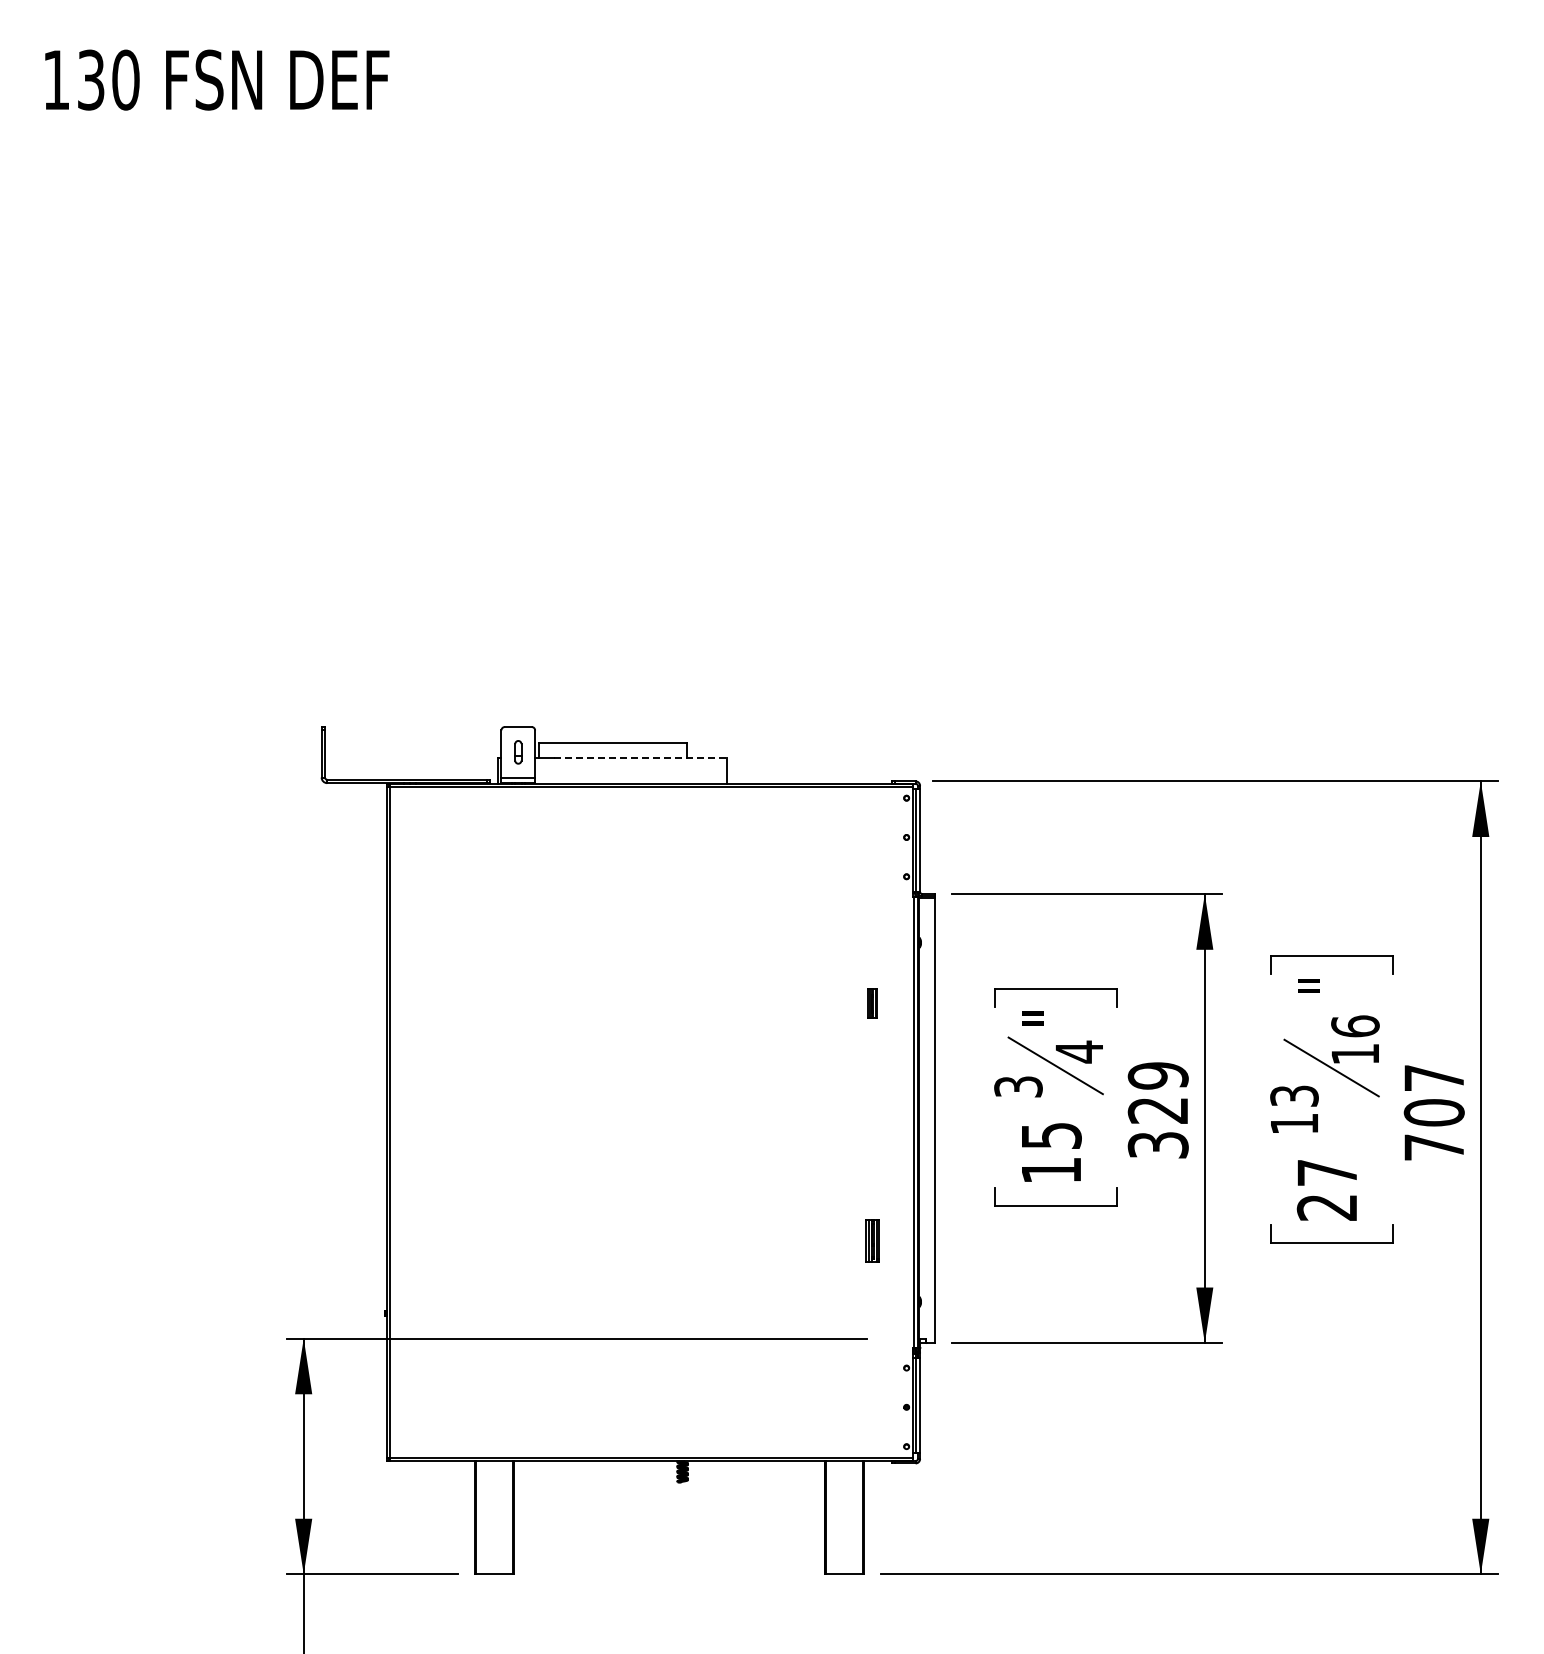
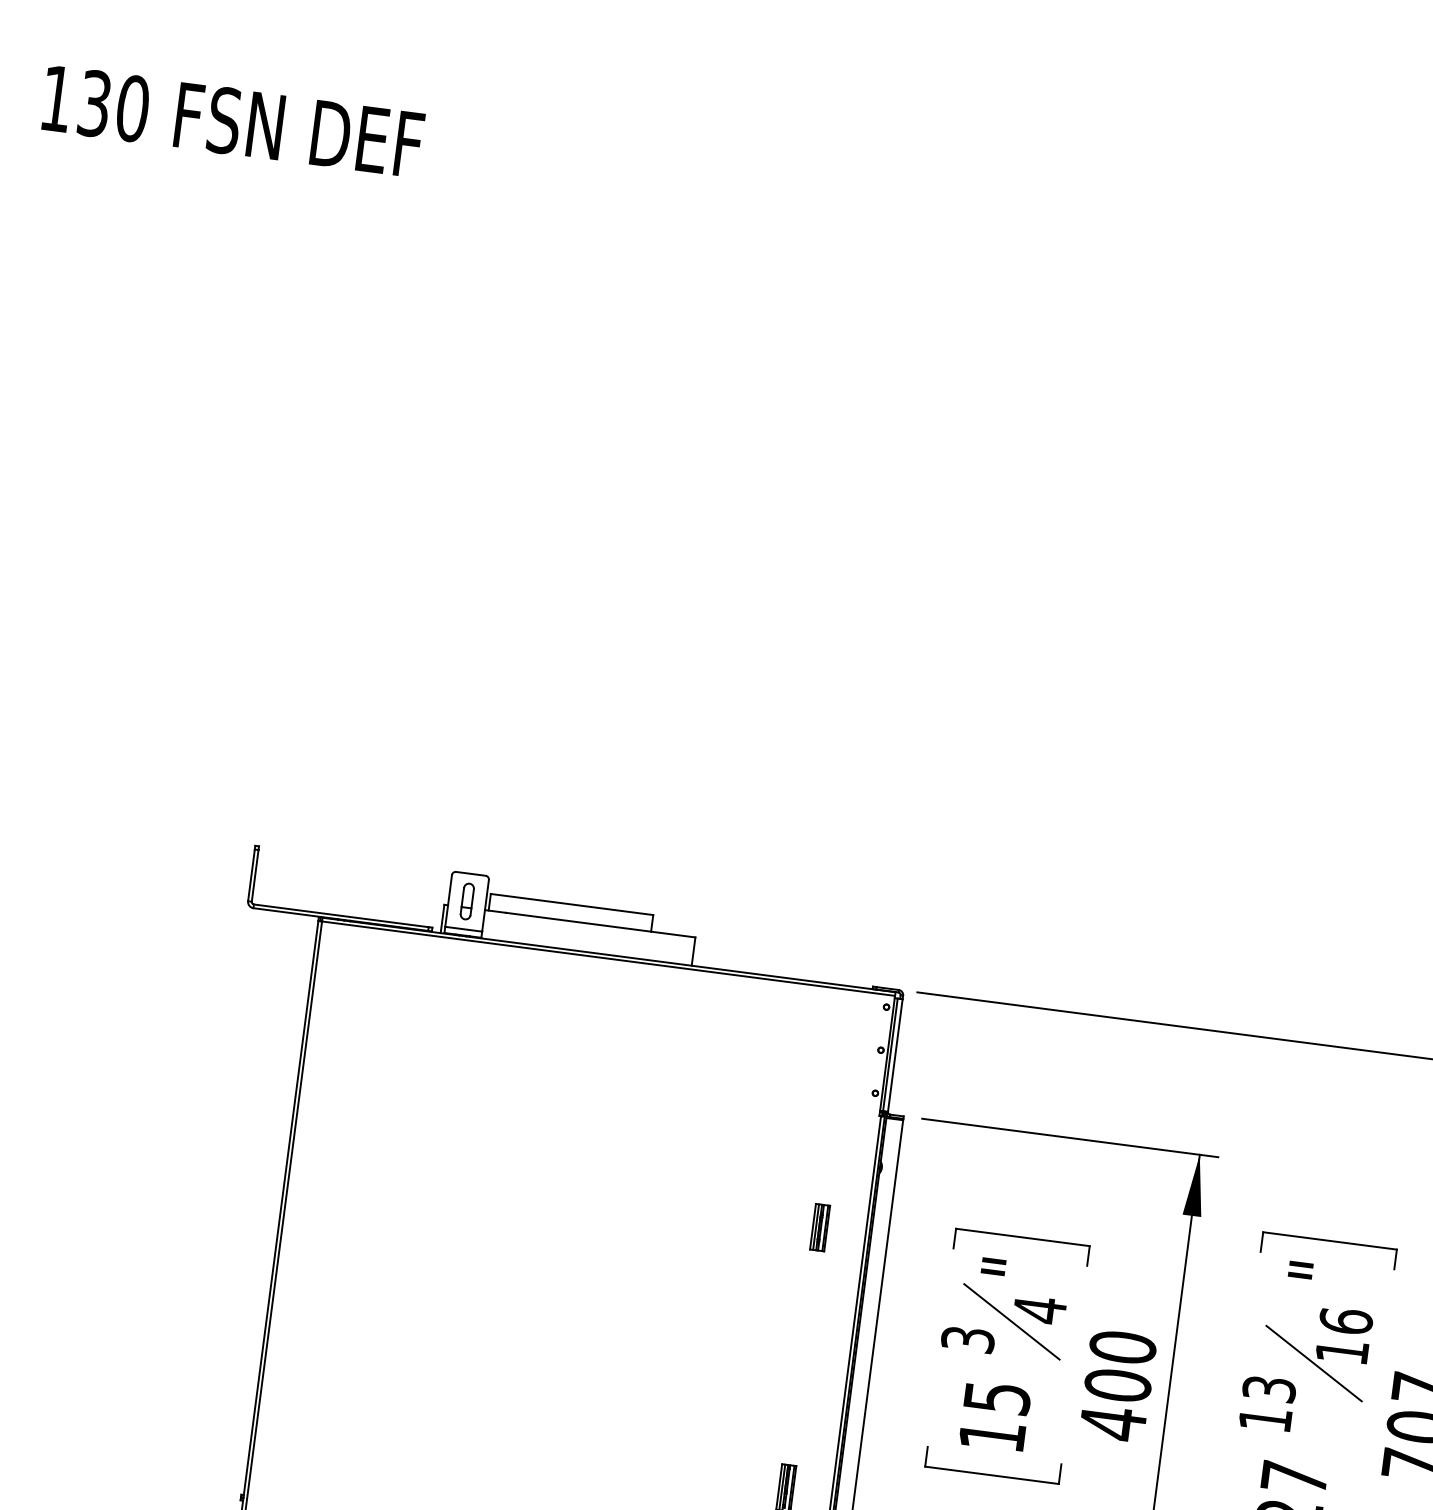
part: (518, 752) -> (467, 901), size x1.43
line: (641, 757) -> (601, 924), dashed -> solid
part: (872, 1003) -> (819, 1227), size x1.43
text: (1157, 1110) -> (1117, 1385), 329 -> 400

